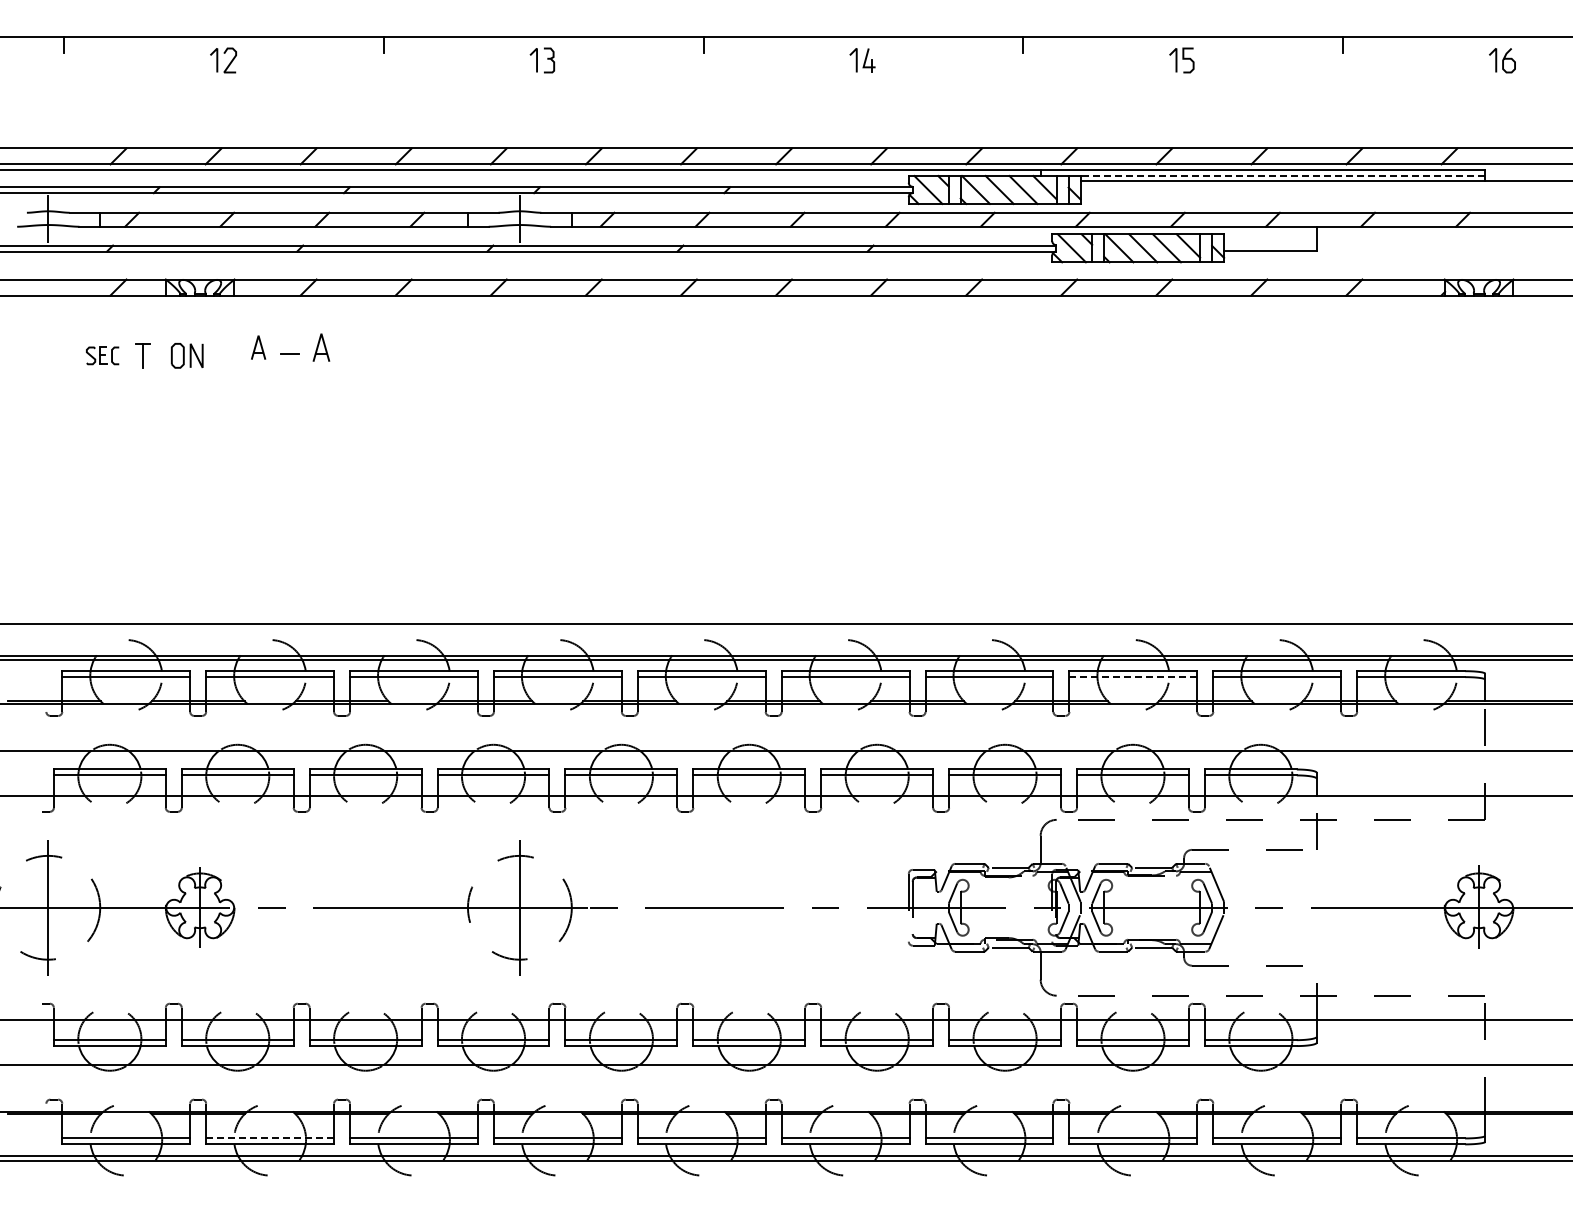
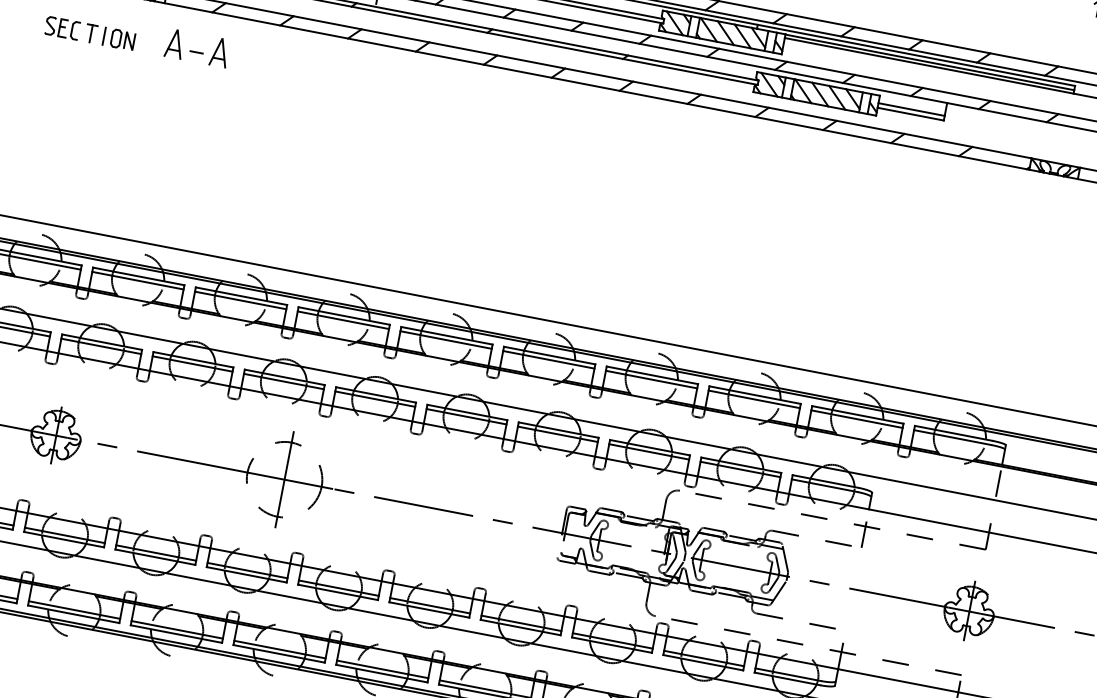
line: (1282, 176) -> (929, 62), dashed -> solid
line: (1270, 244) -> (911, 109), added
part: (258, 347) -> (174, 43), size x1.67
part: (321, 347) -> (219, 52), size x1.43
part: (102, 355) -> (62, 28), size x1.43
line: (160, 355) -> (103, 35), added
line: (1133, 677) -> (754, 399), dashed -> solid
line: (270, 1138) -> (74, 610), dashed -> solid

